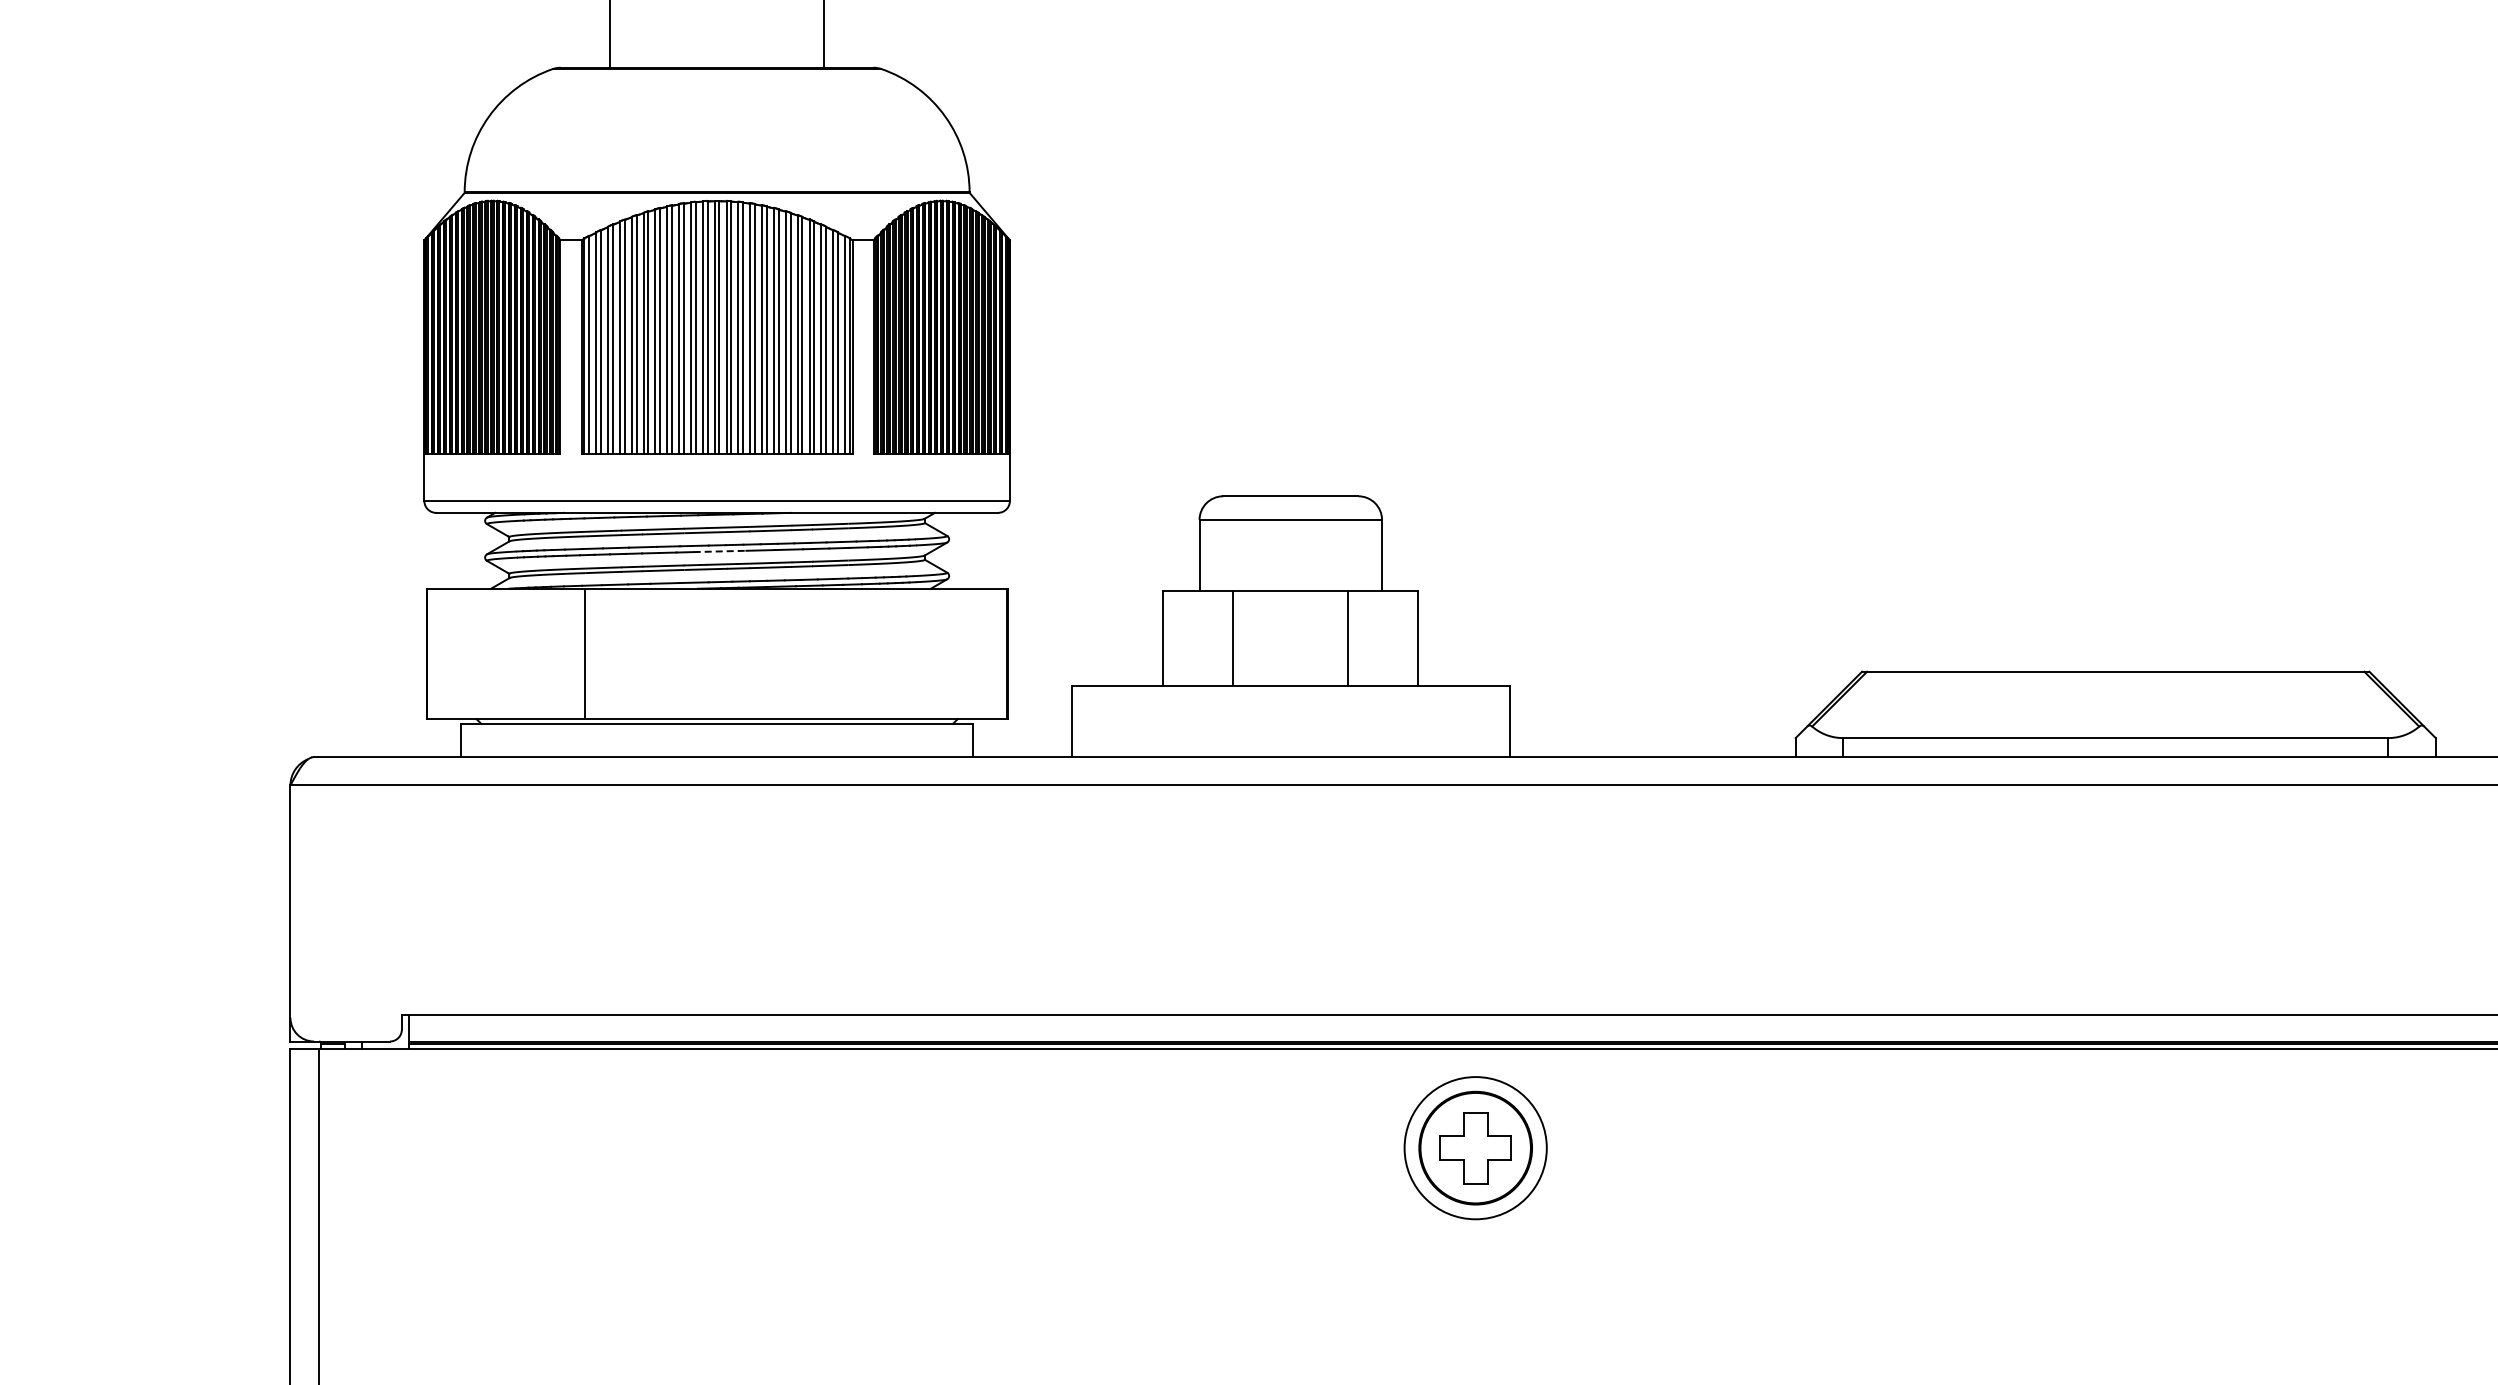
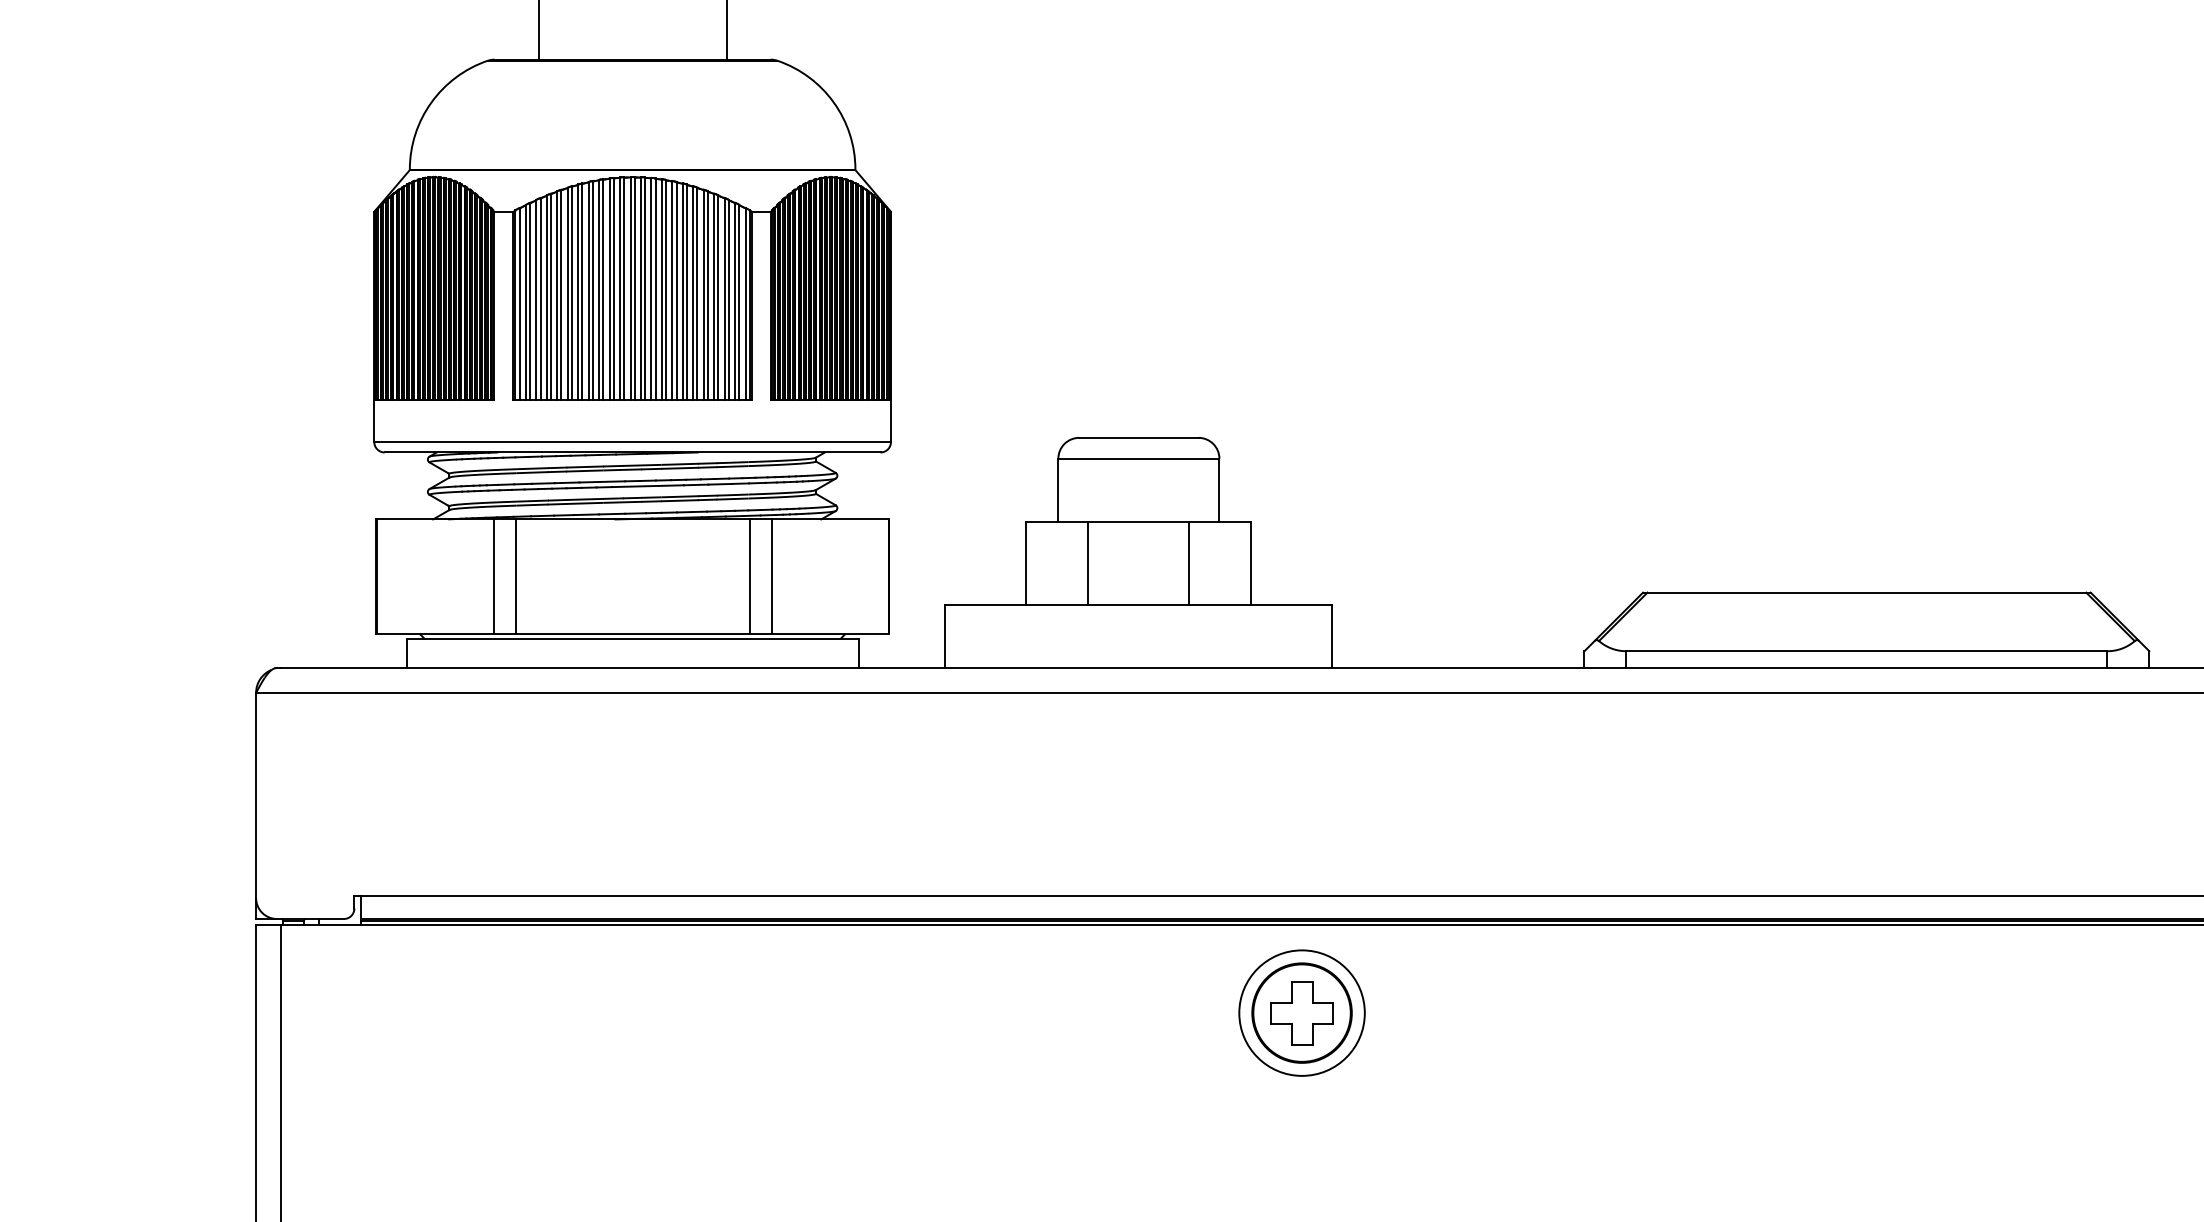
line: (720, 551) -> (635, 486), dashed -> solid
line: (559, 653) -> (493, 576), added
line: (849, 653) -> (749, 576), added
line: (874, 653) -> (771, 576), added

